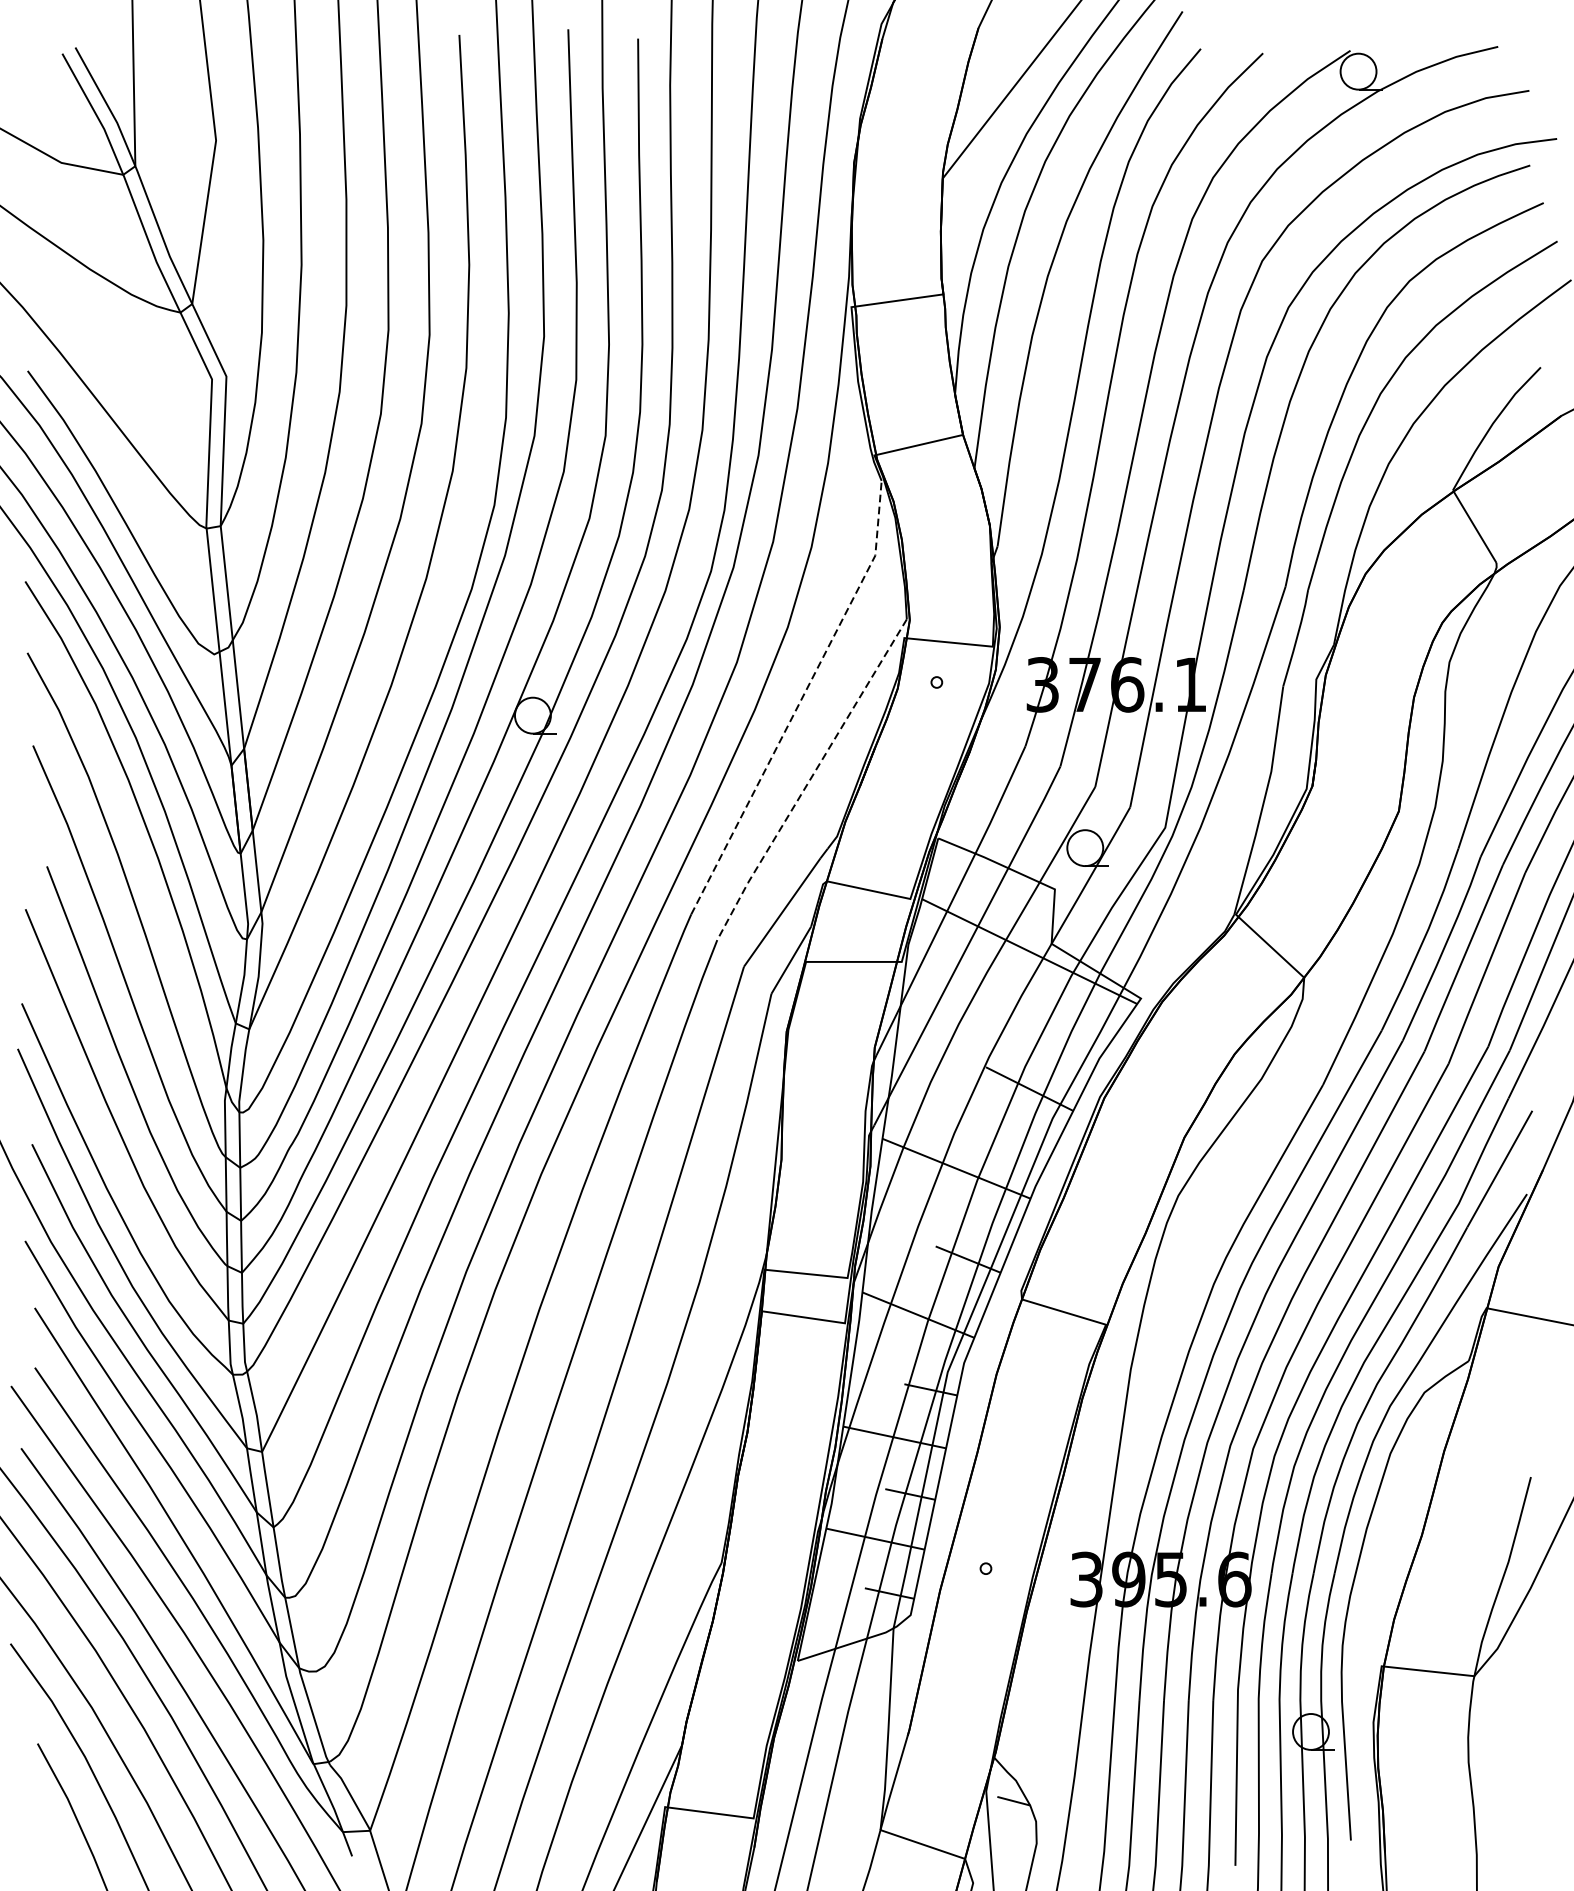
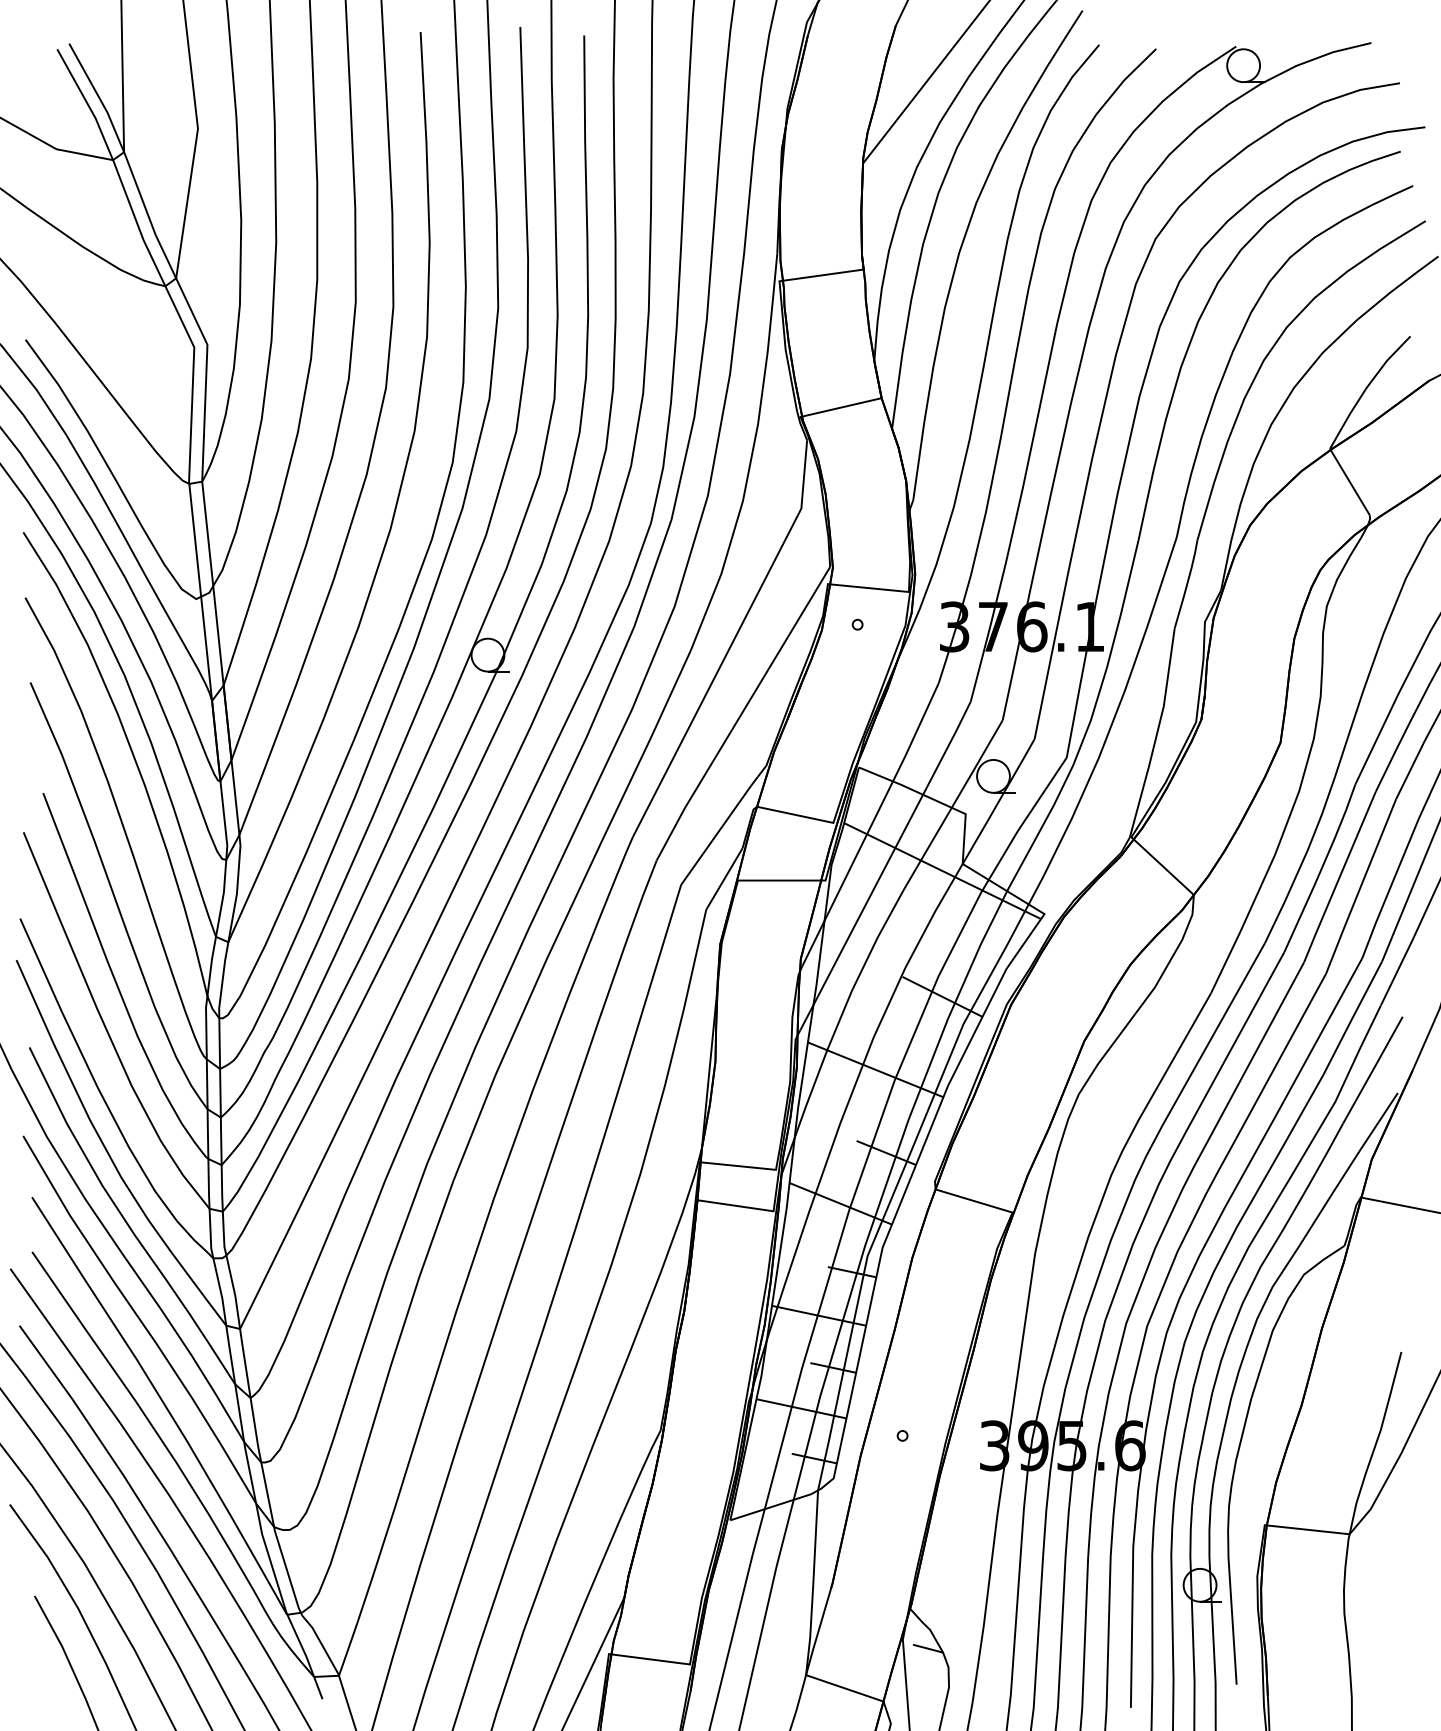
line: (801, 700) -> (733, 641), dashed -> solid
line: (809, 780) -> (741, 714), dashed -> solid

